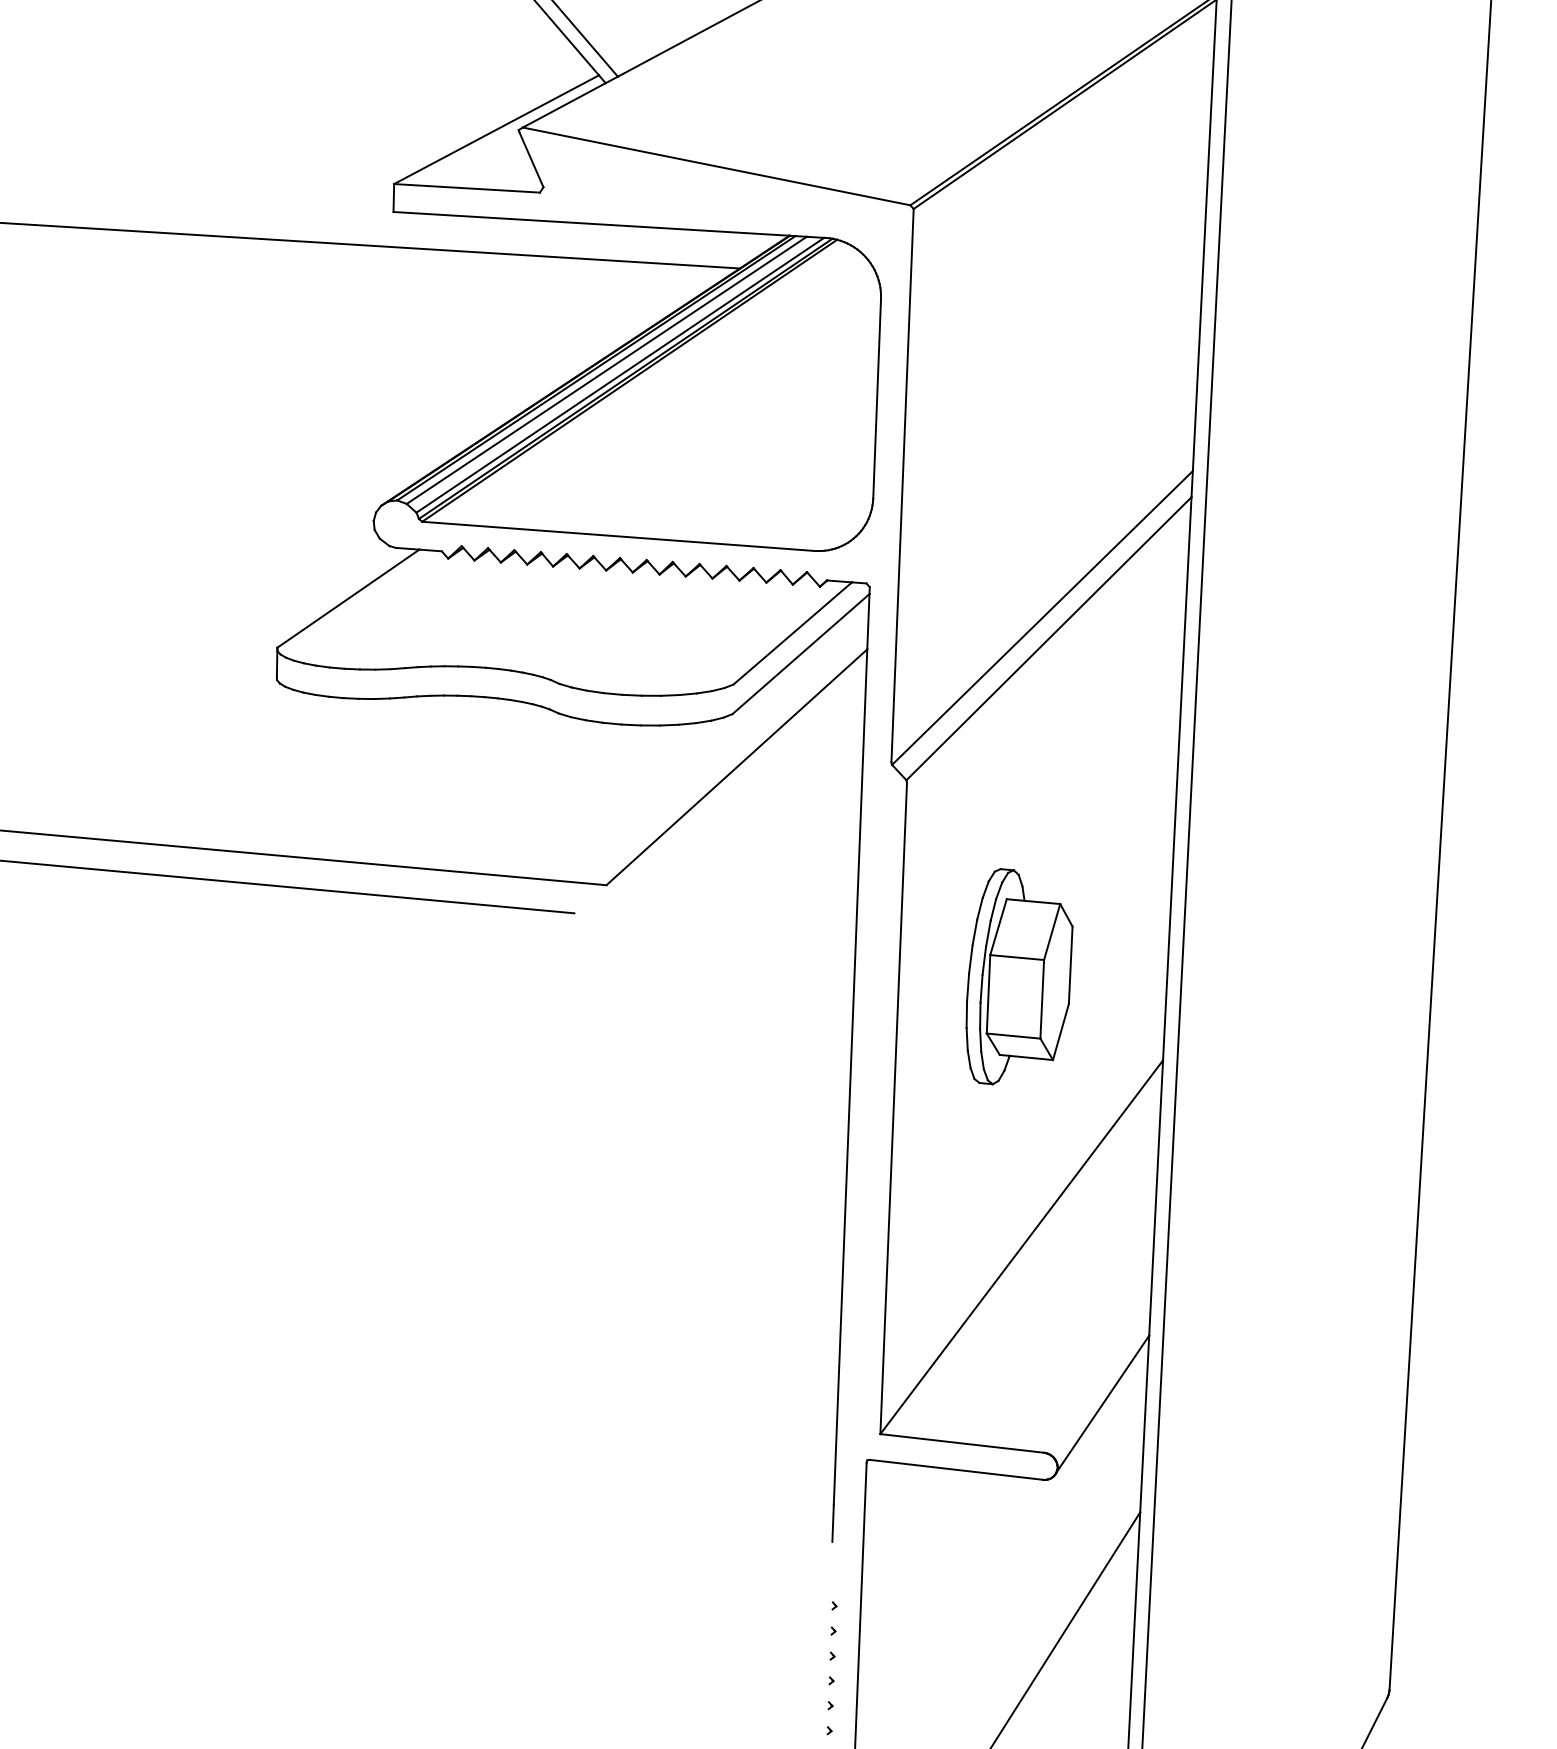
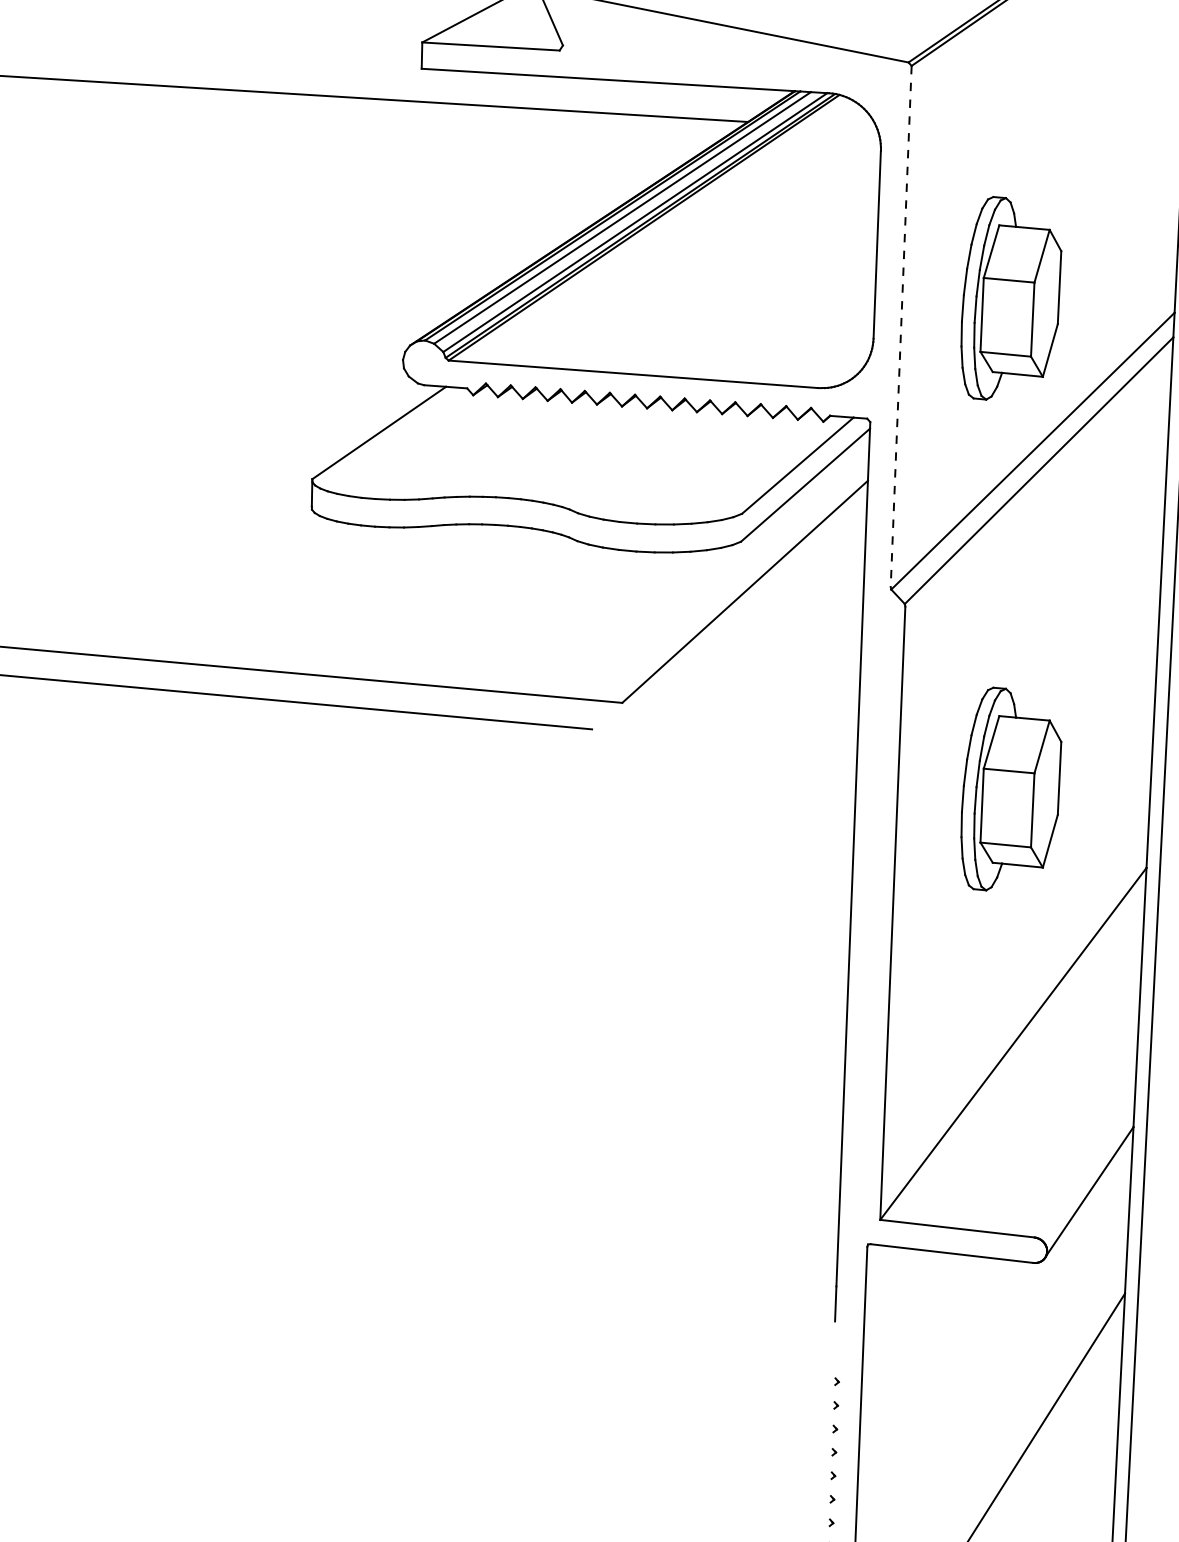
part: (1019, 455) -> (1011, 298), added
line: (902, 485) -> (901, 326), solid -> dashed

